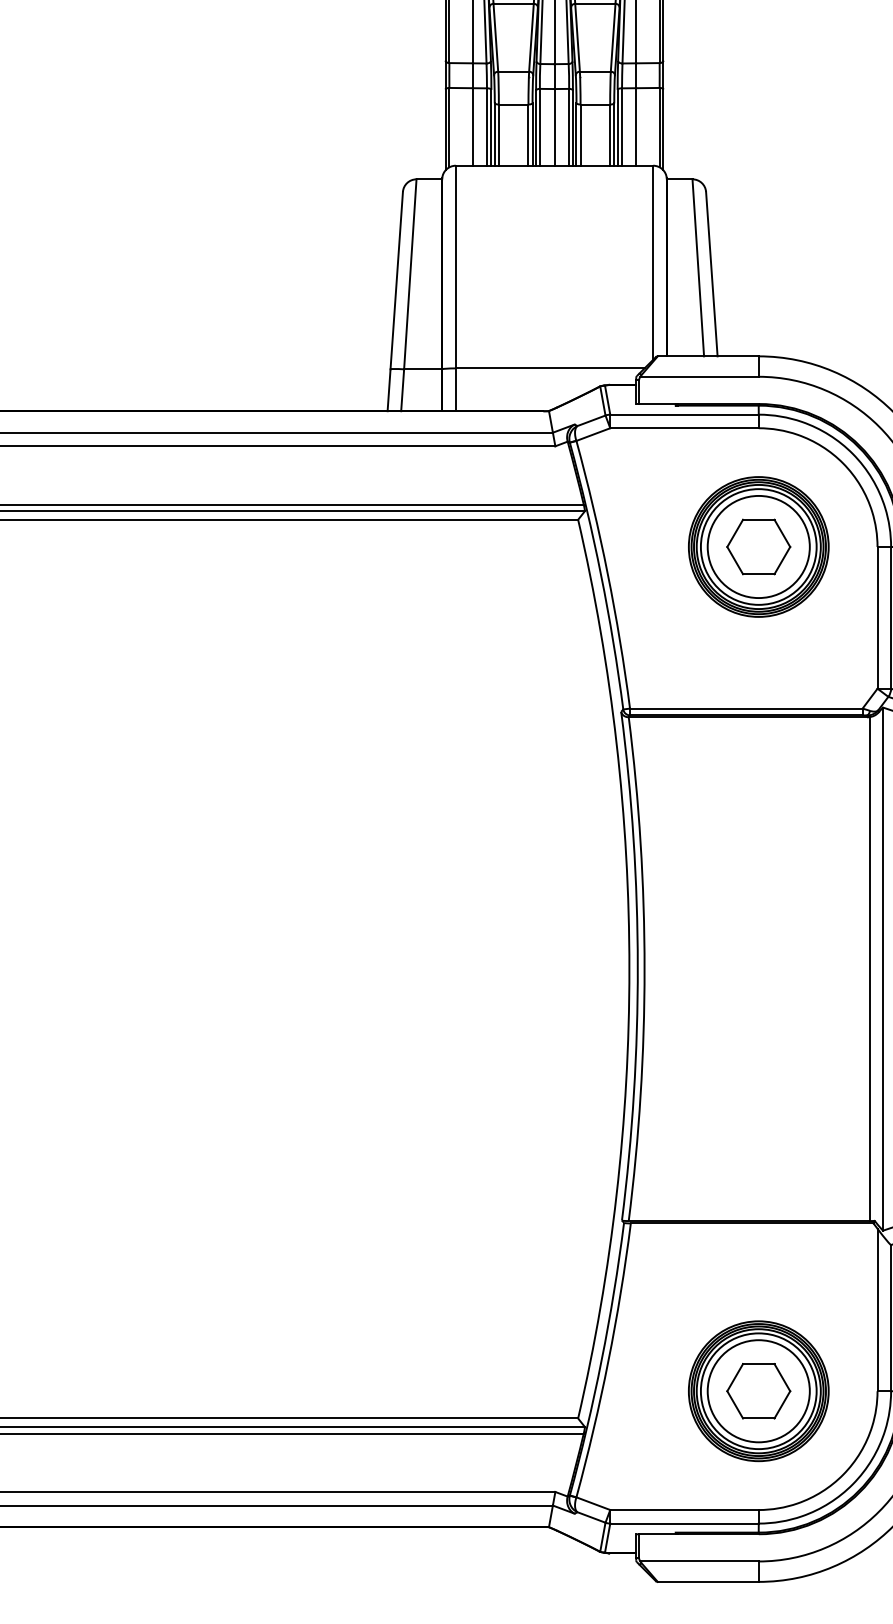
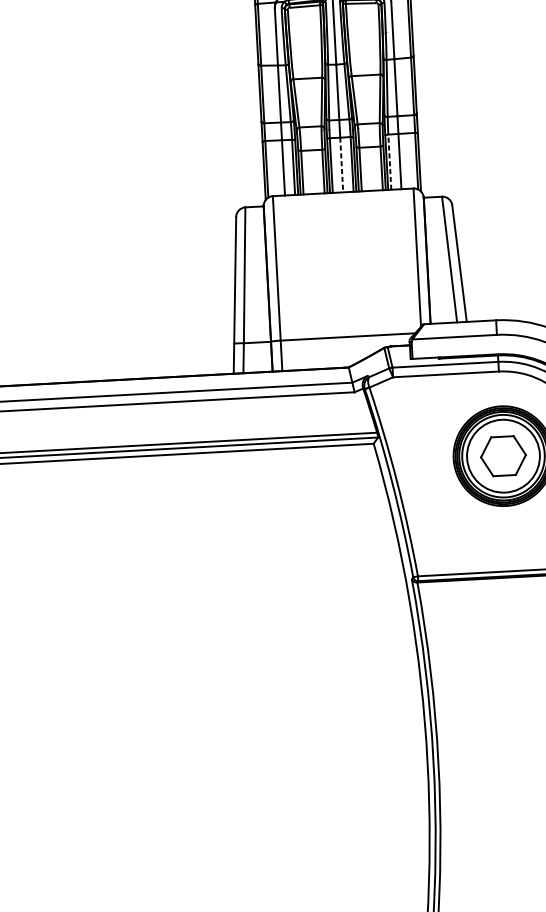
line: (554, 127) -> (341, 165), solid -> dashed
line: (622, 127) -> (390, 162), solid -> dashed

